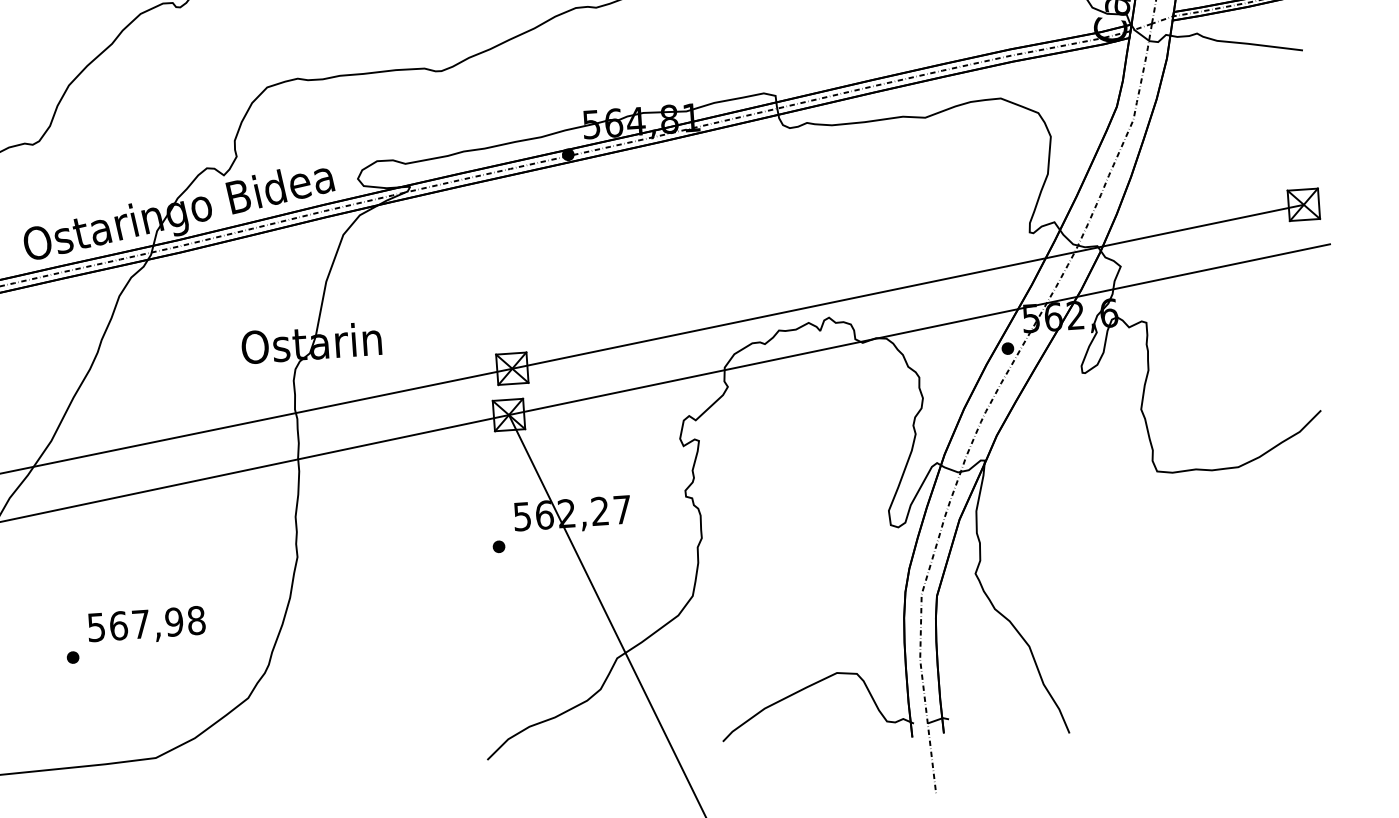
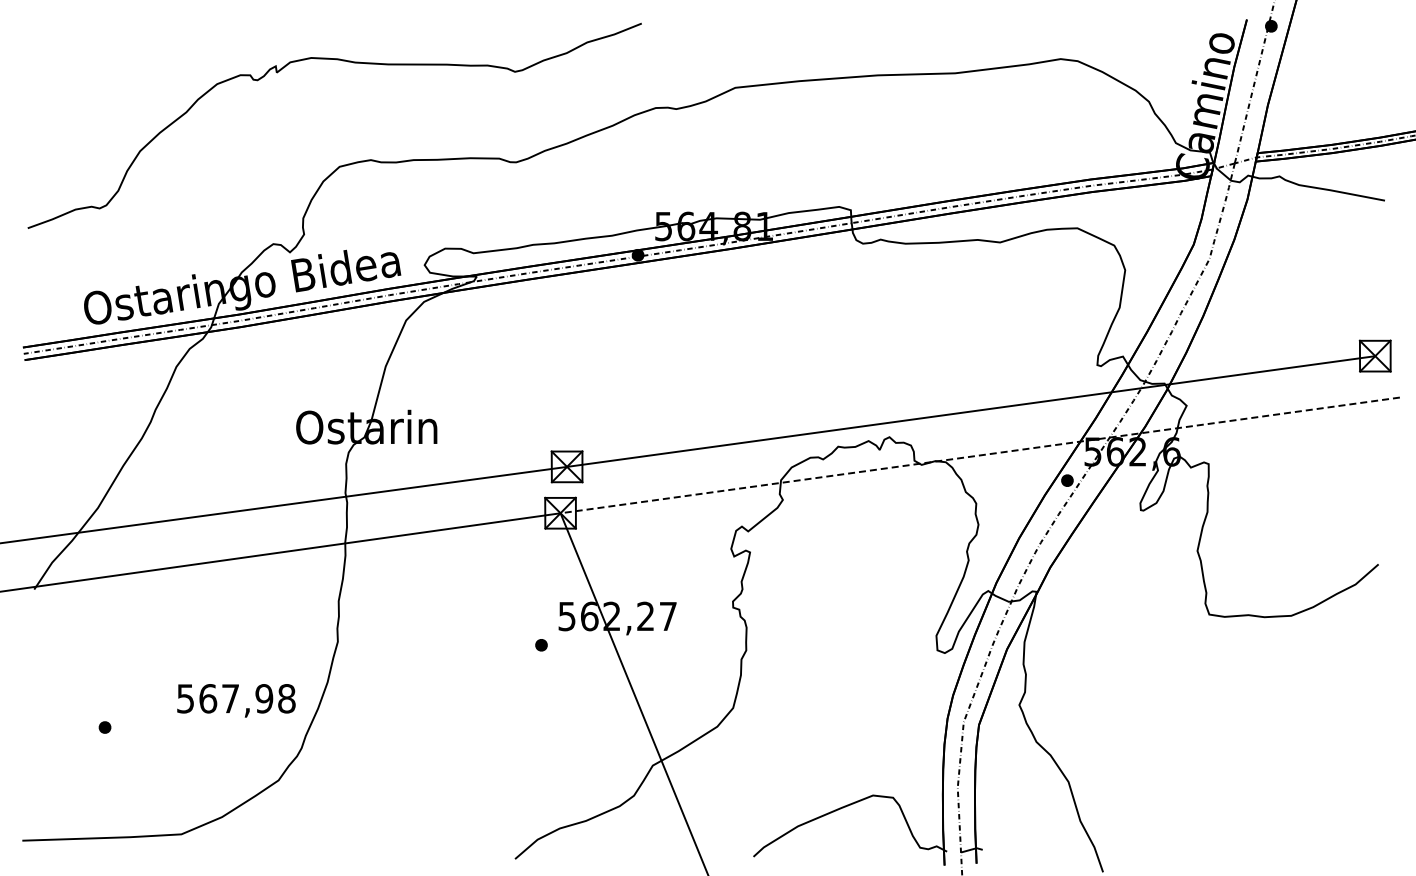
line: (920, 329) -> (980, 455), solid -> dashed
text: (146, 625) -> (236, 700), moved

